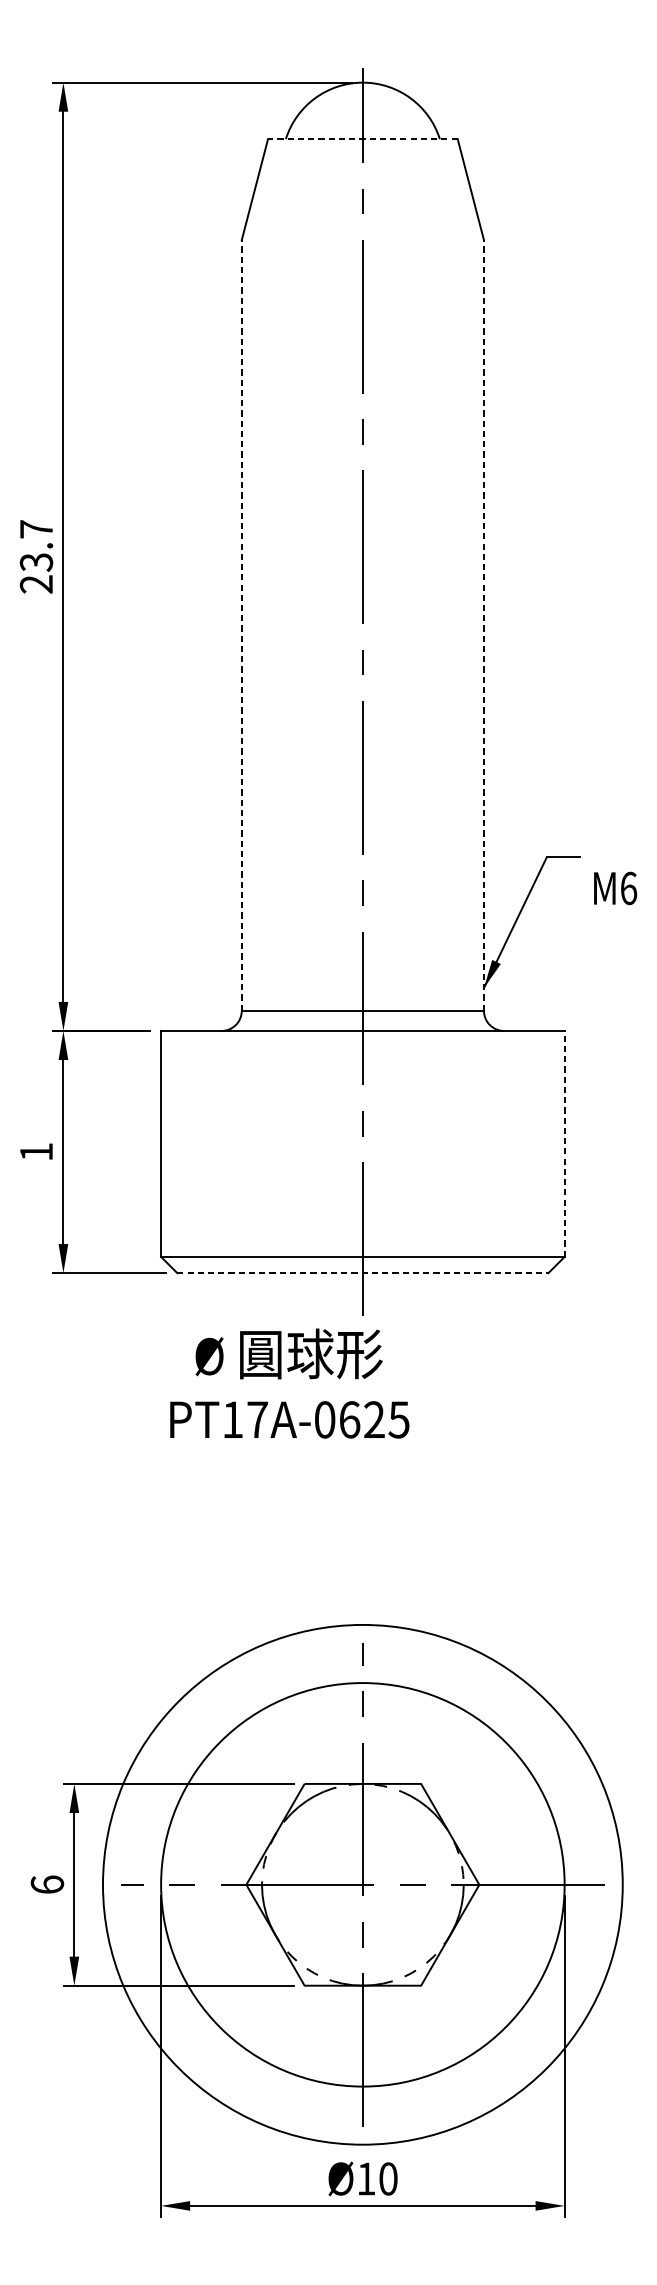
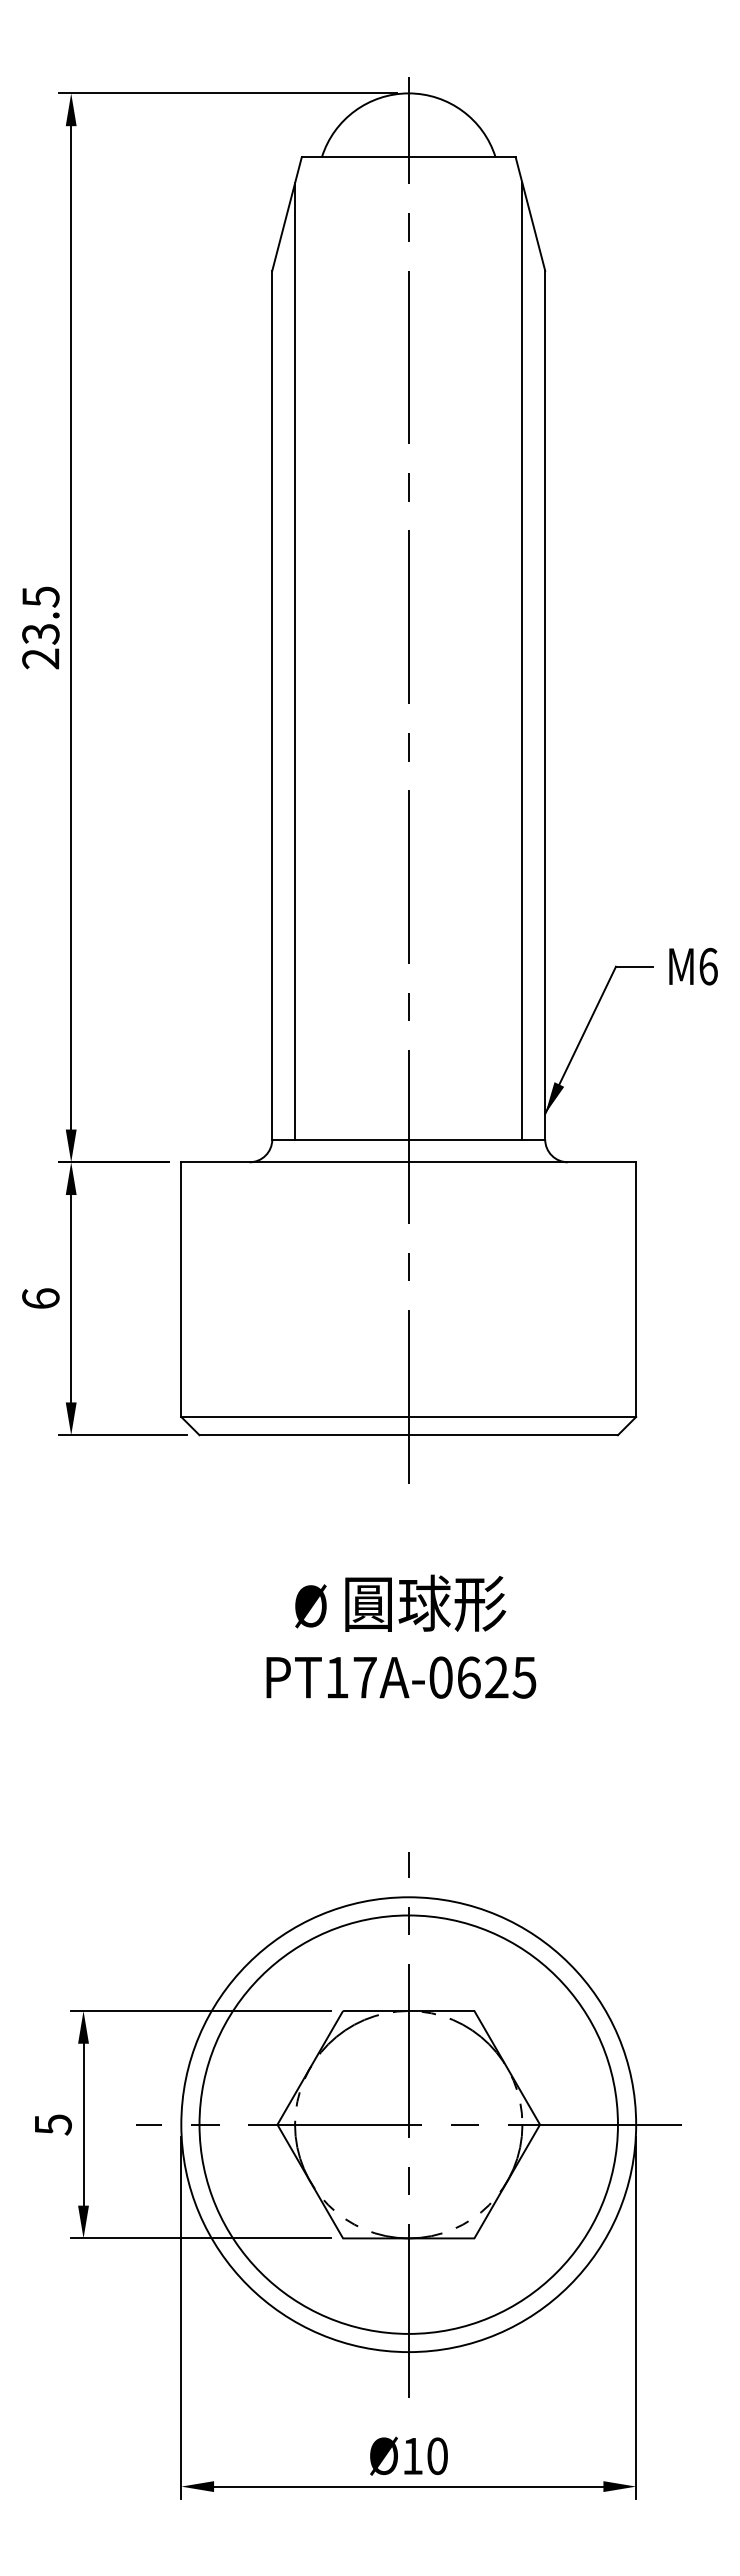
line: (362, 139) -> (408, 157), dashed -> solid
text: (36, 529) -> (40, 596), 23.7 -> 23.5
line: (262, 586) -> (295, 661), added
line: (463, 586) -> (522, 661), added
line: (241, 624) -> (272, 704), dashed -> solid
line: (484, 624) -> (545, 704), dashed -> solid
text: (615, 888) -> (693, 966), moved
line: (564, 1143) -> (636, 1289), dashed -> solid
text: (36, 1151) -> (40, 1298), 1 -> 6
line: (363, 1273) -> (409, 1435), dashed -> solid
text: (289, 1383) -> (401, 1636), moved
text: (46, 1884) -> (52, 2124), 6 -> 5
circle: (362, 1884) -> (408, 2124), size x0.71

